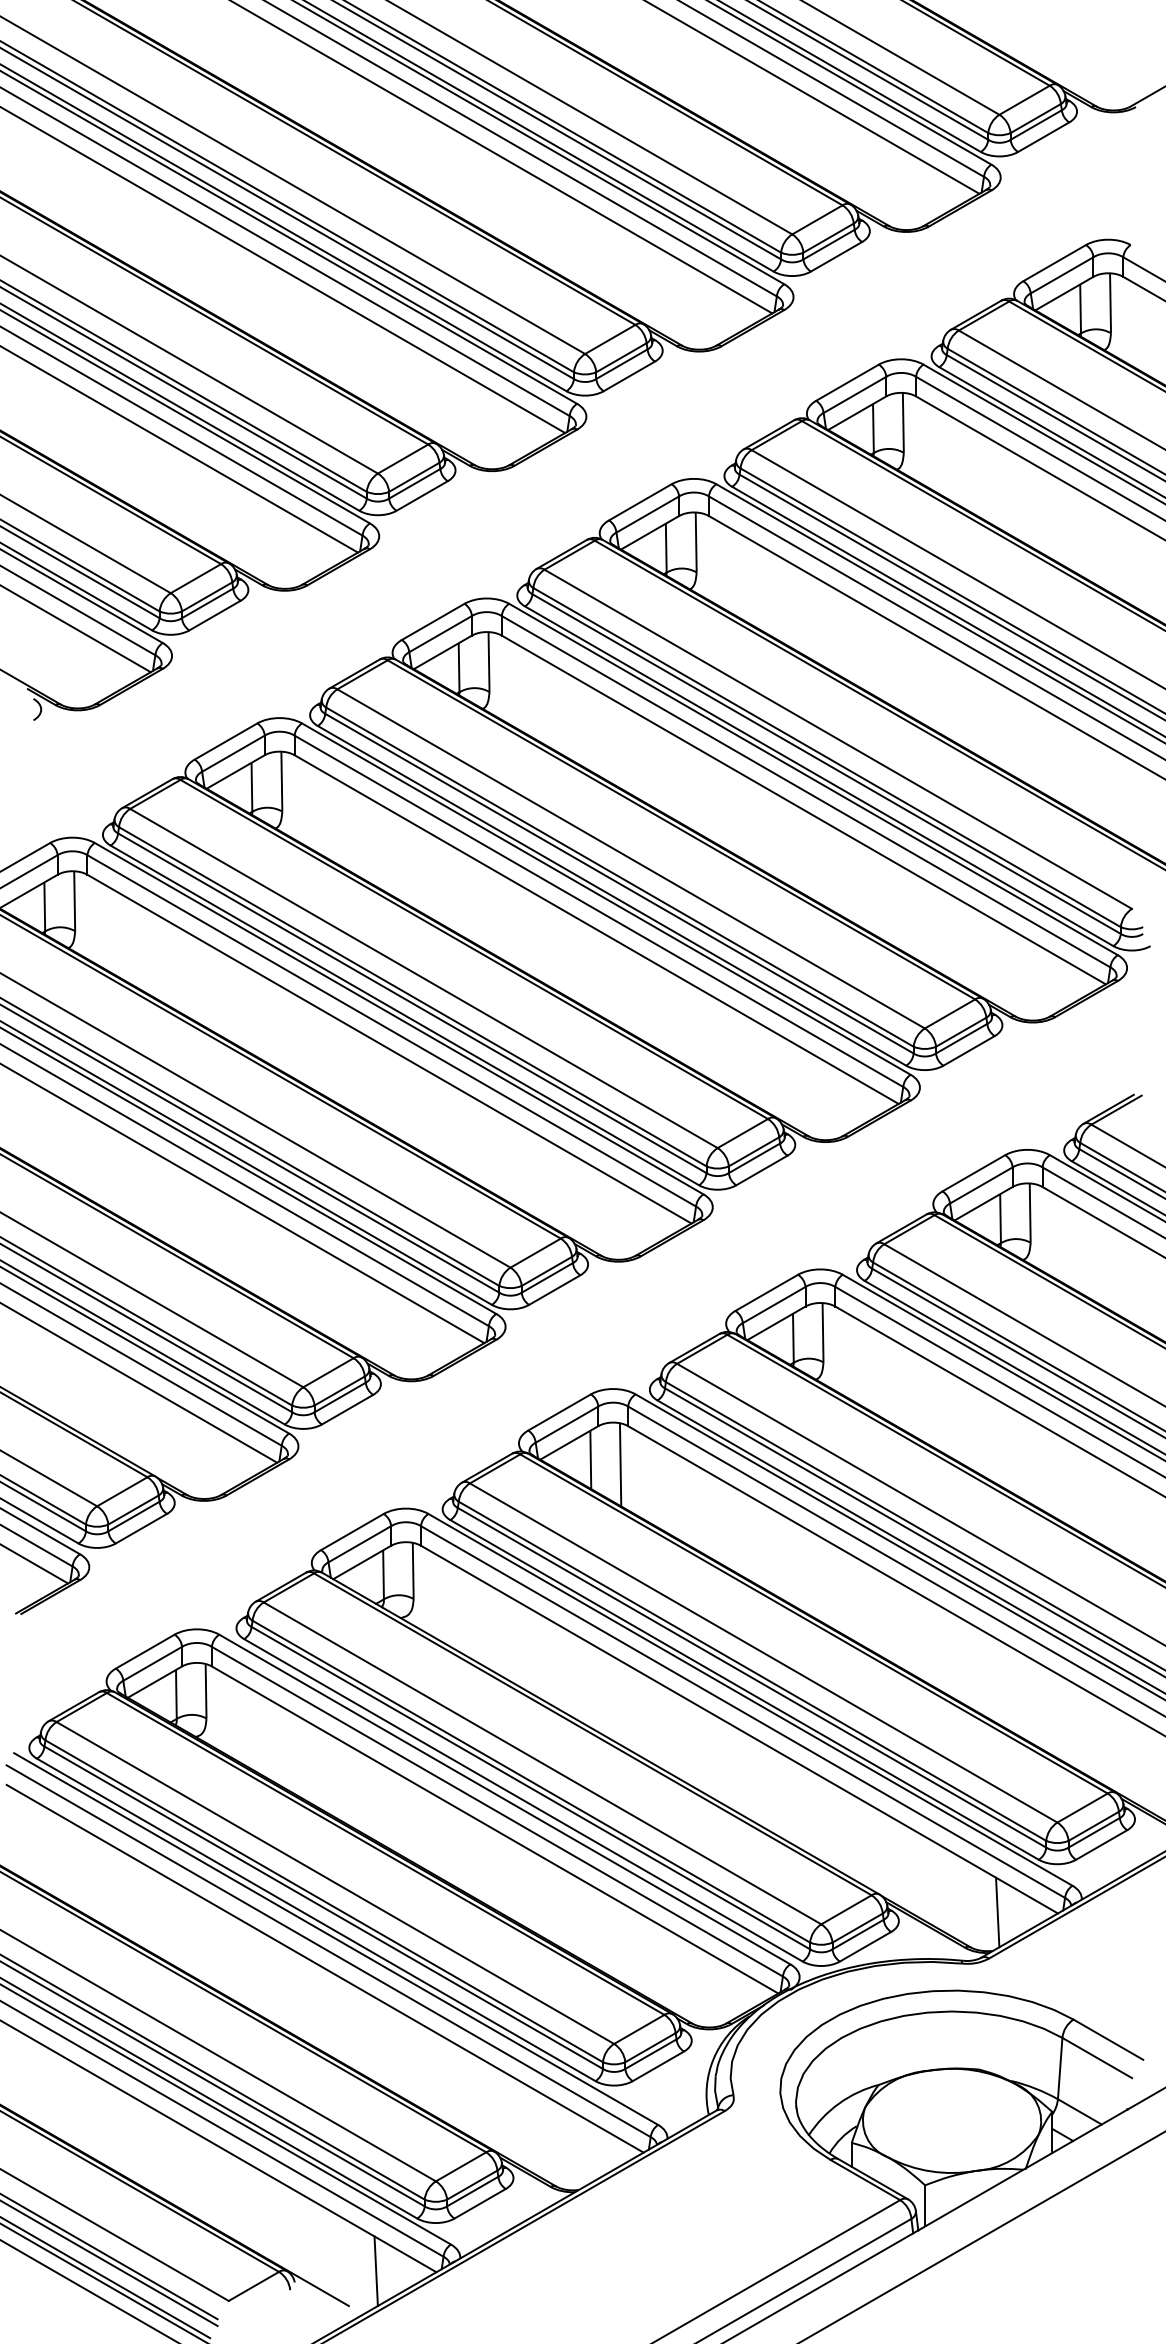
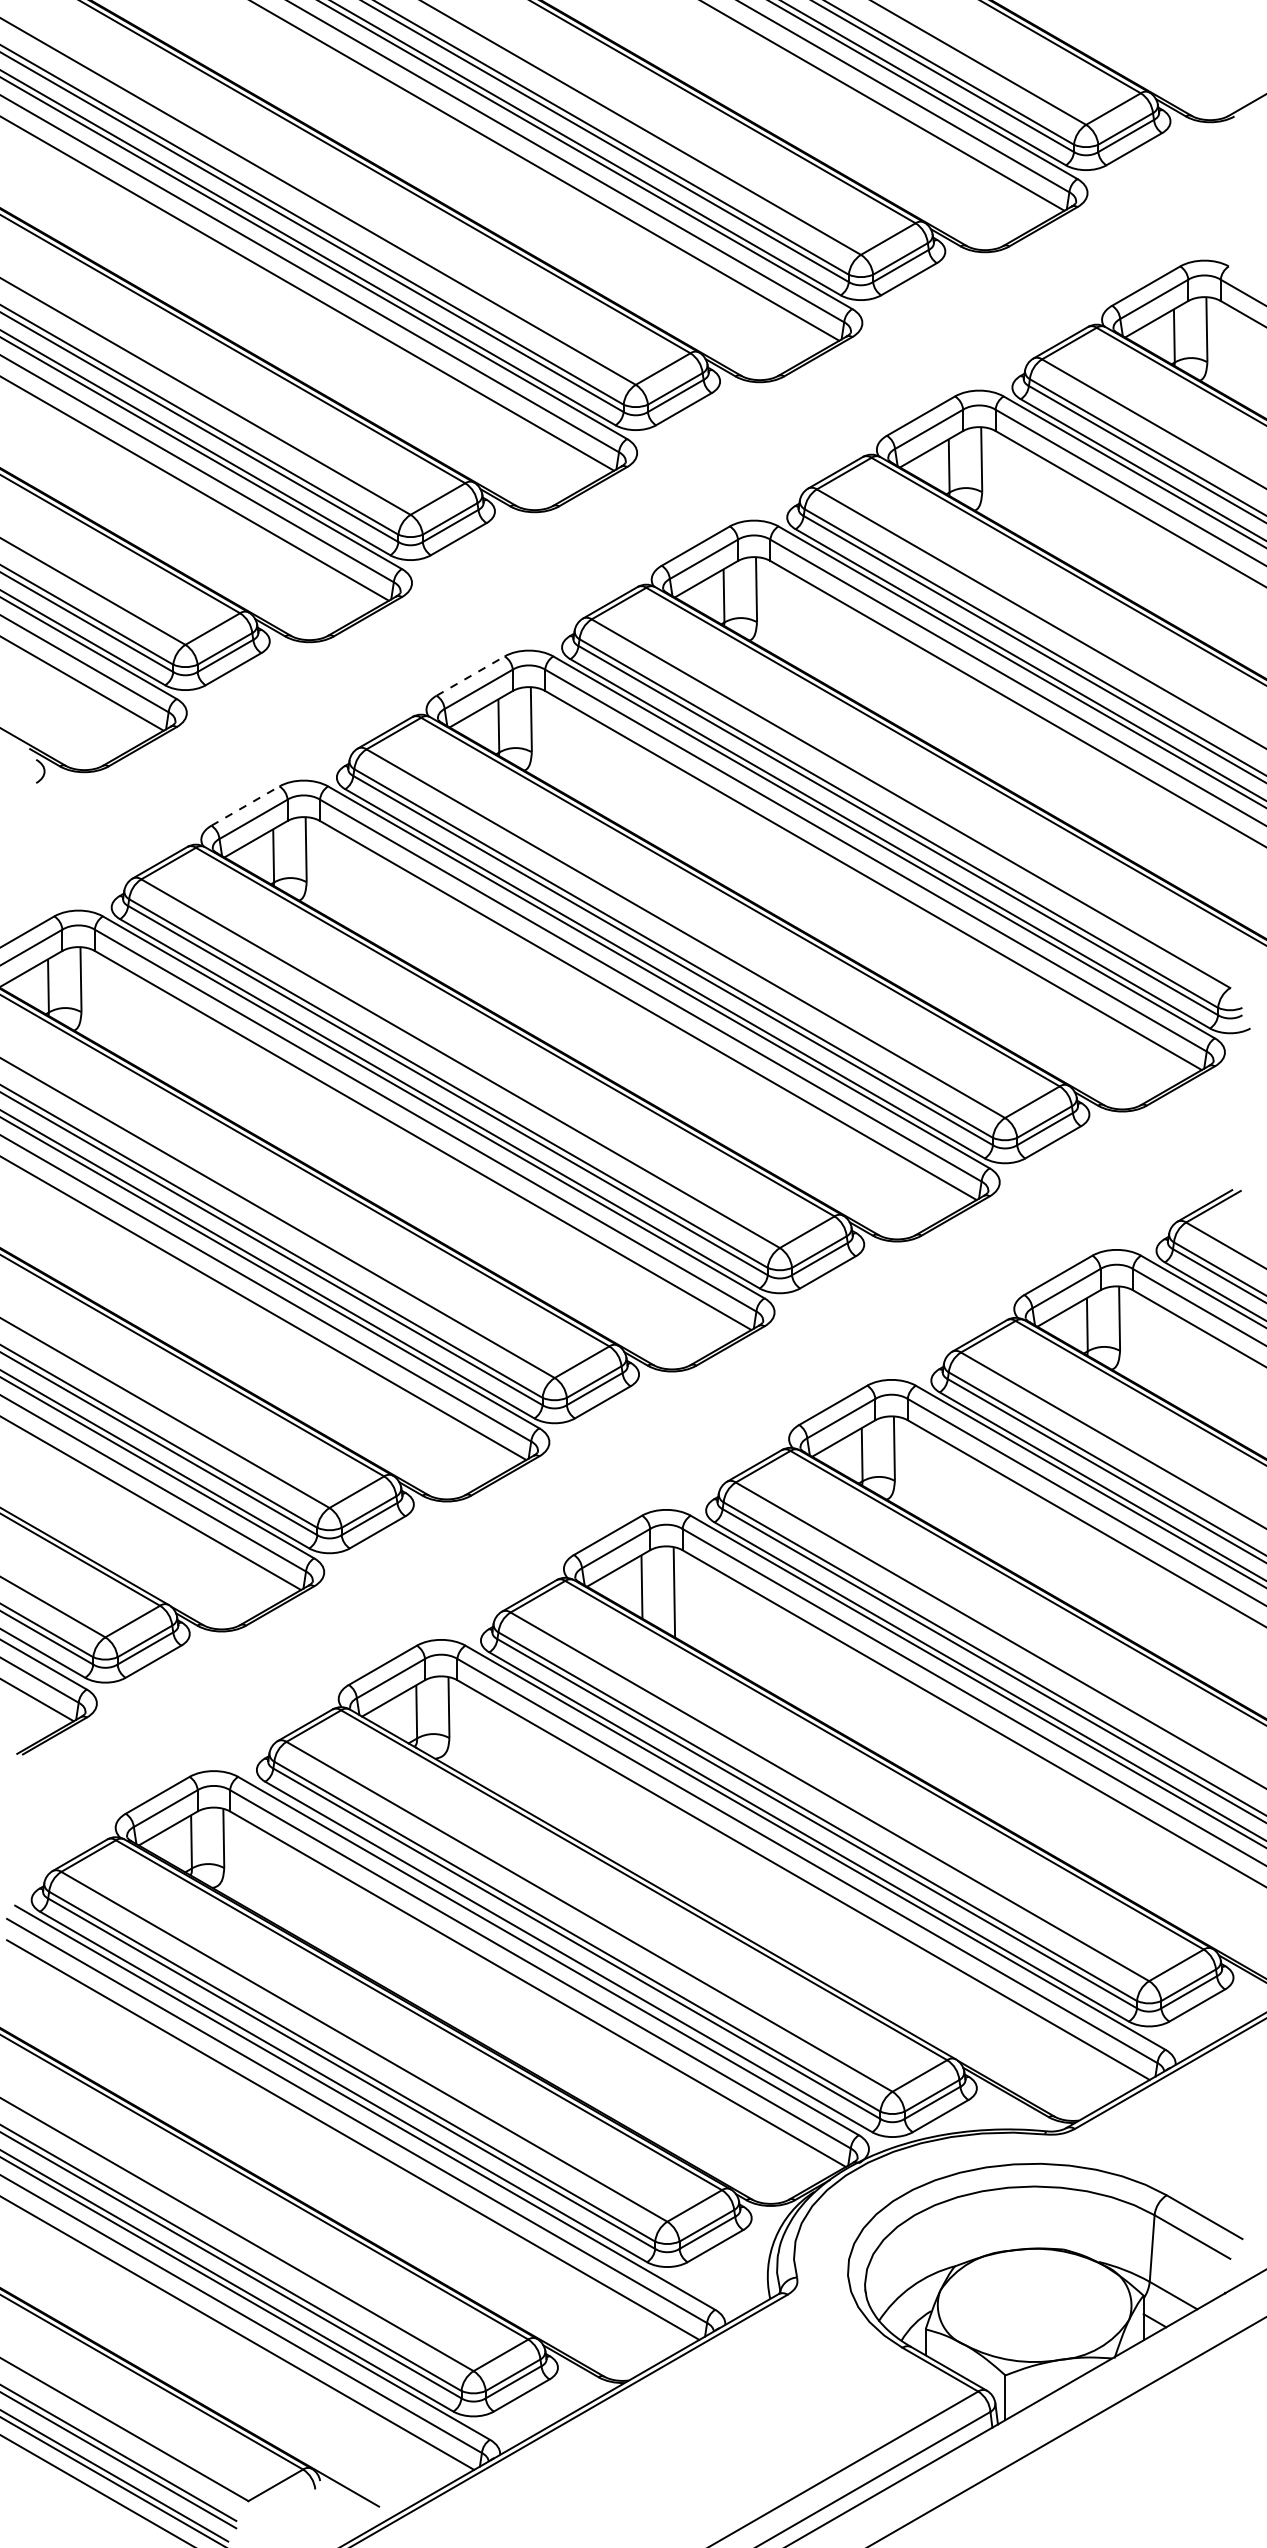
line: (433, 621) -> (471, 675), solid -> dashed
line: (226, 740) -> (245, 805), solid -> dashed
line: (997, 1912) -> (1084, 2078), removed
line: (375, 2270) -> (408, 2468), removed

